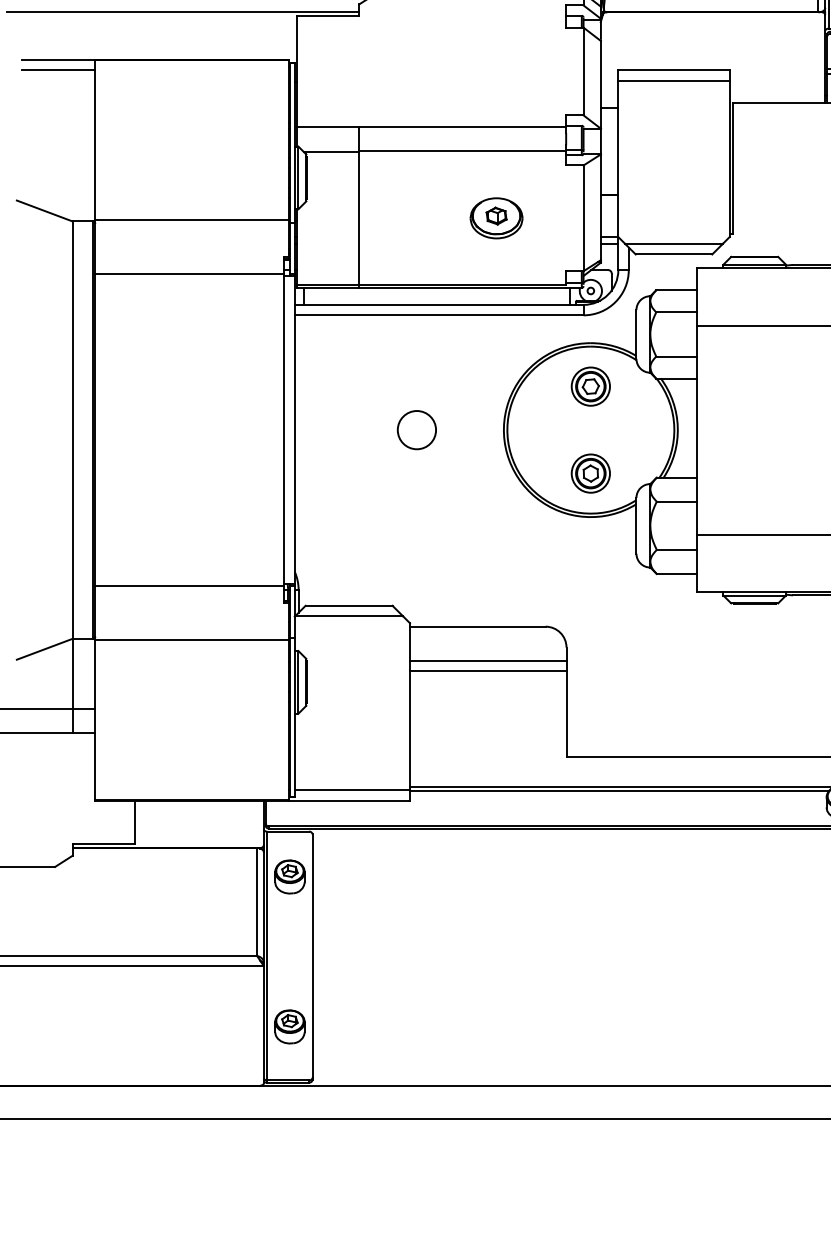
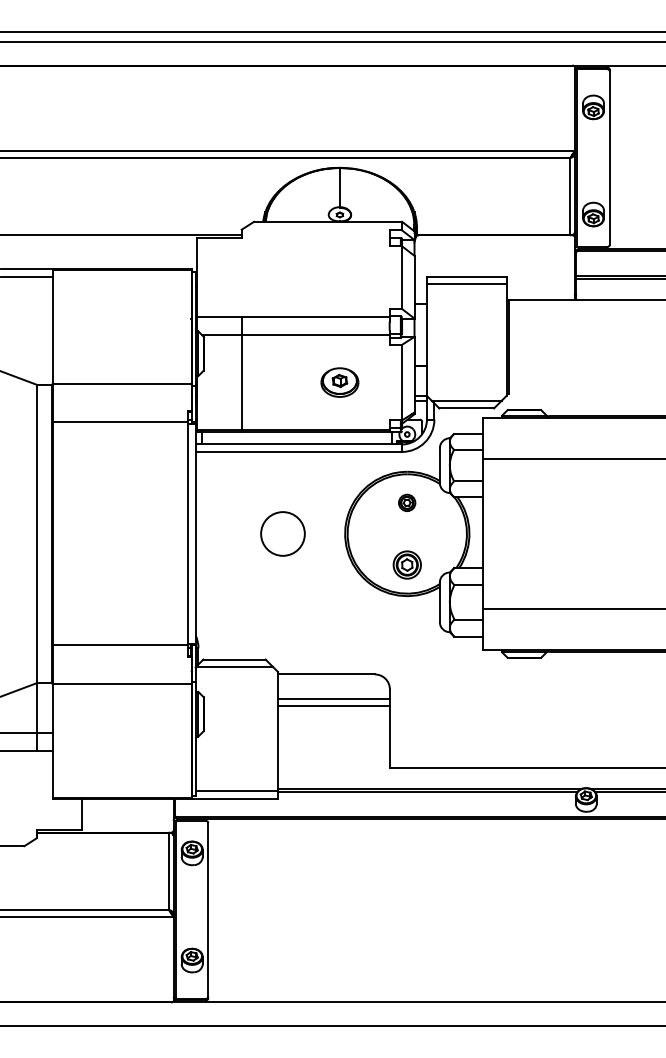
part: (589, 386) -> (406, 502), size x0.6
circle: (416, 429) -> (282, 533), size x1.6

